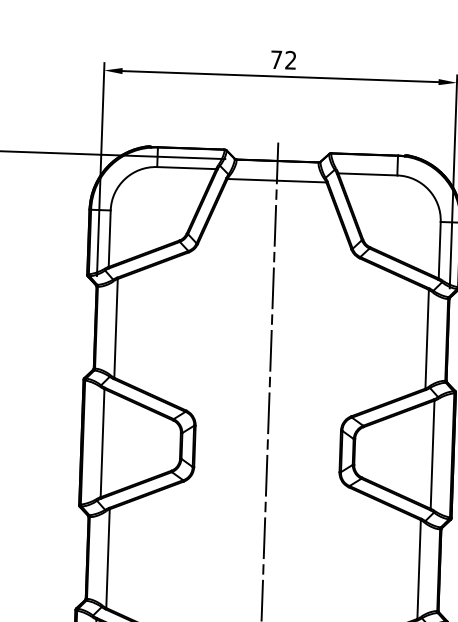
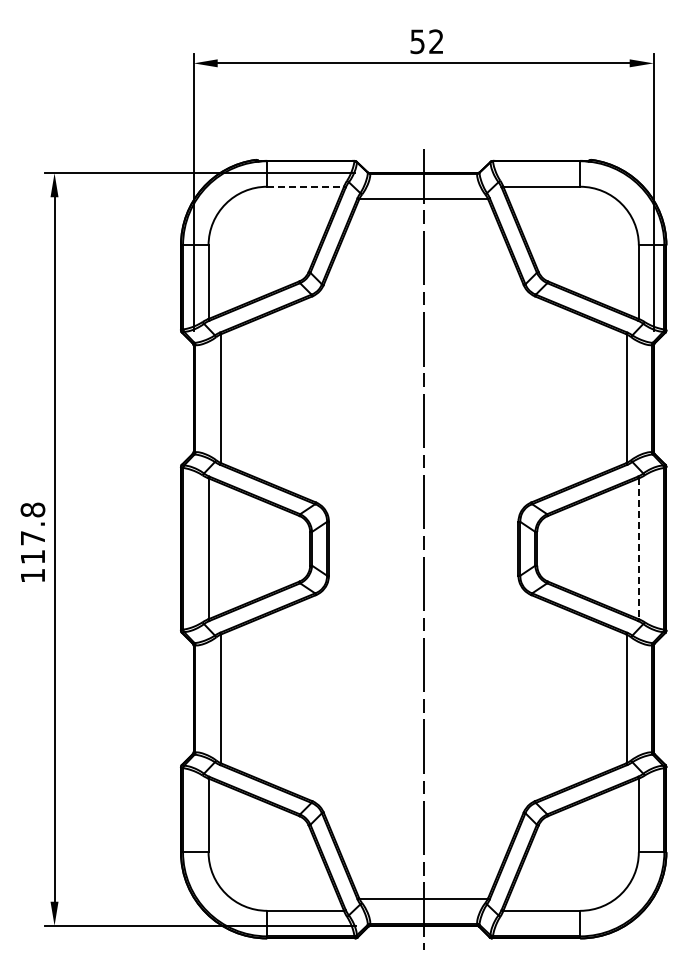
text: (276, 59) -> (417, 41), 72 -> 52
line: (187, 167) -> (306, 186), solid -> dashed
line: (432, 455) -> (638, 549), solid -> dashed

